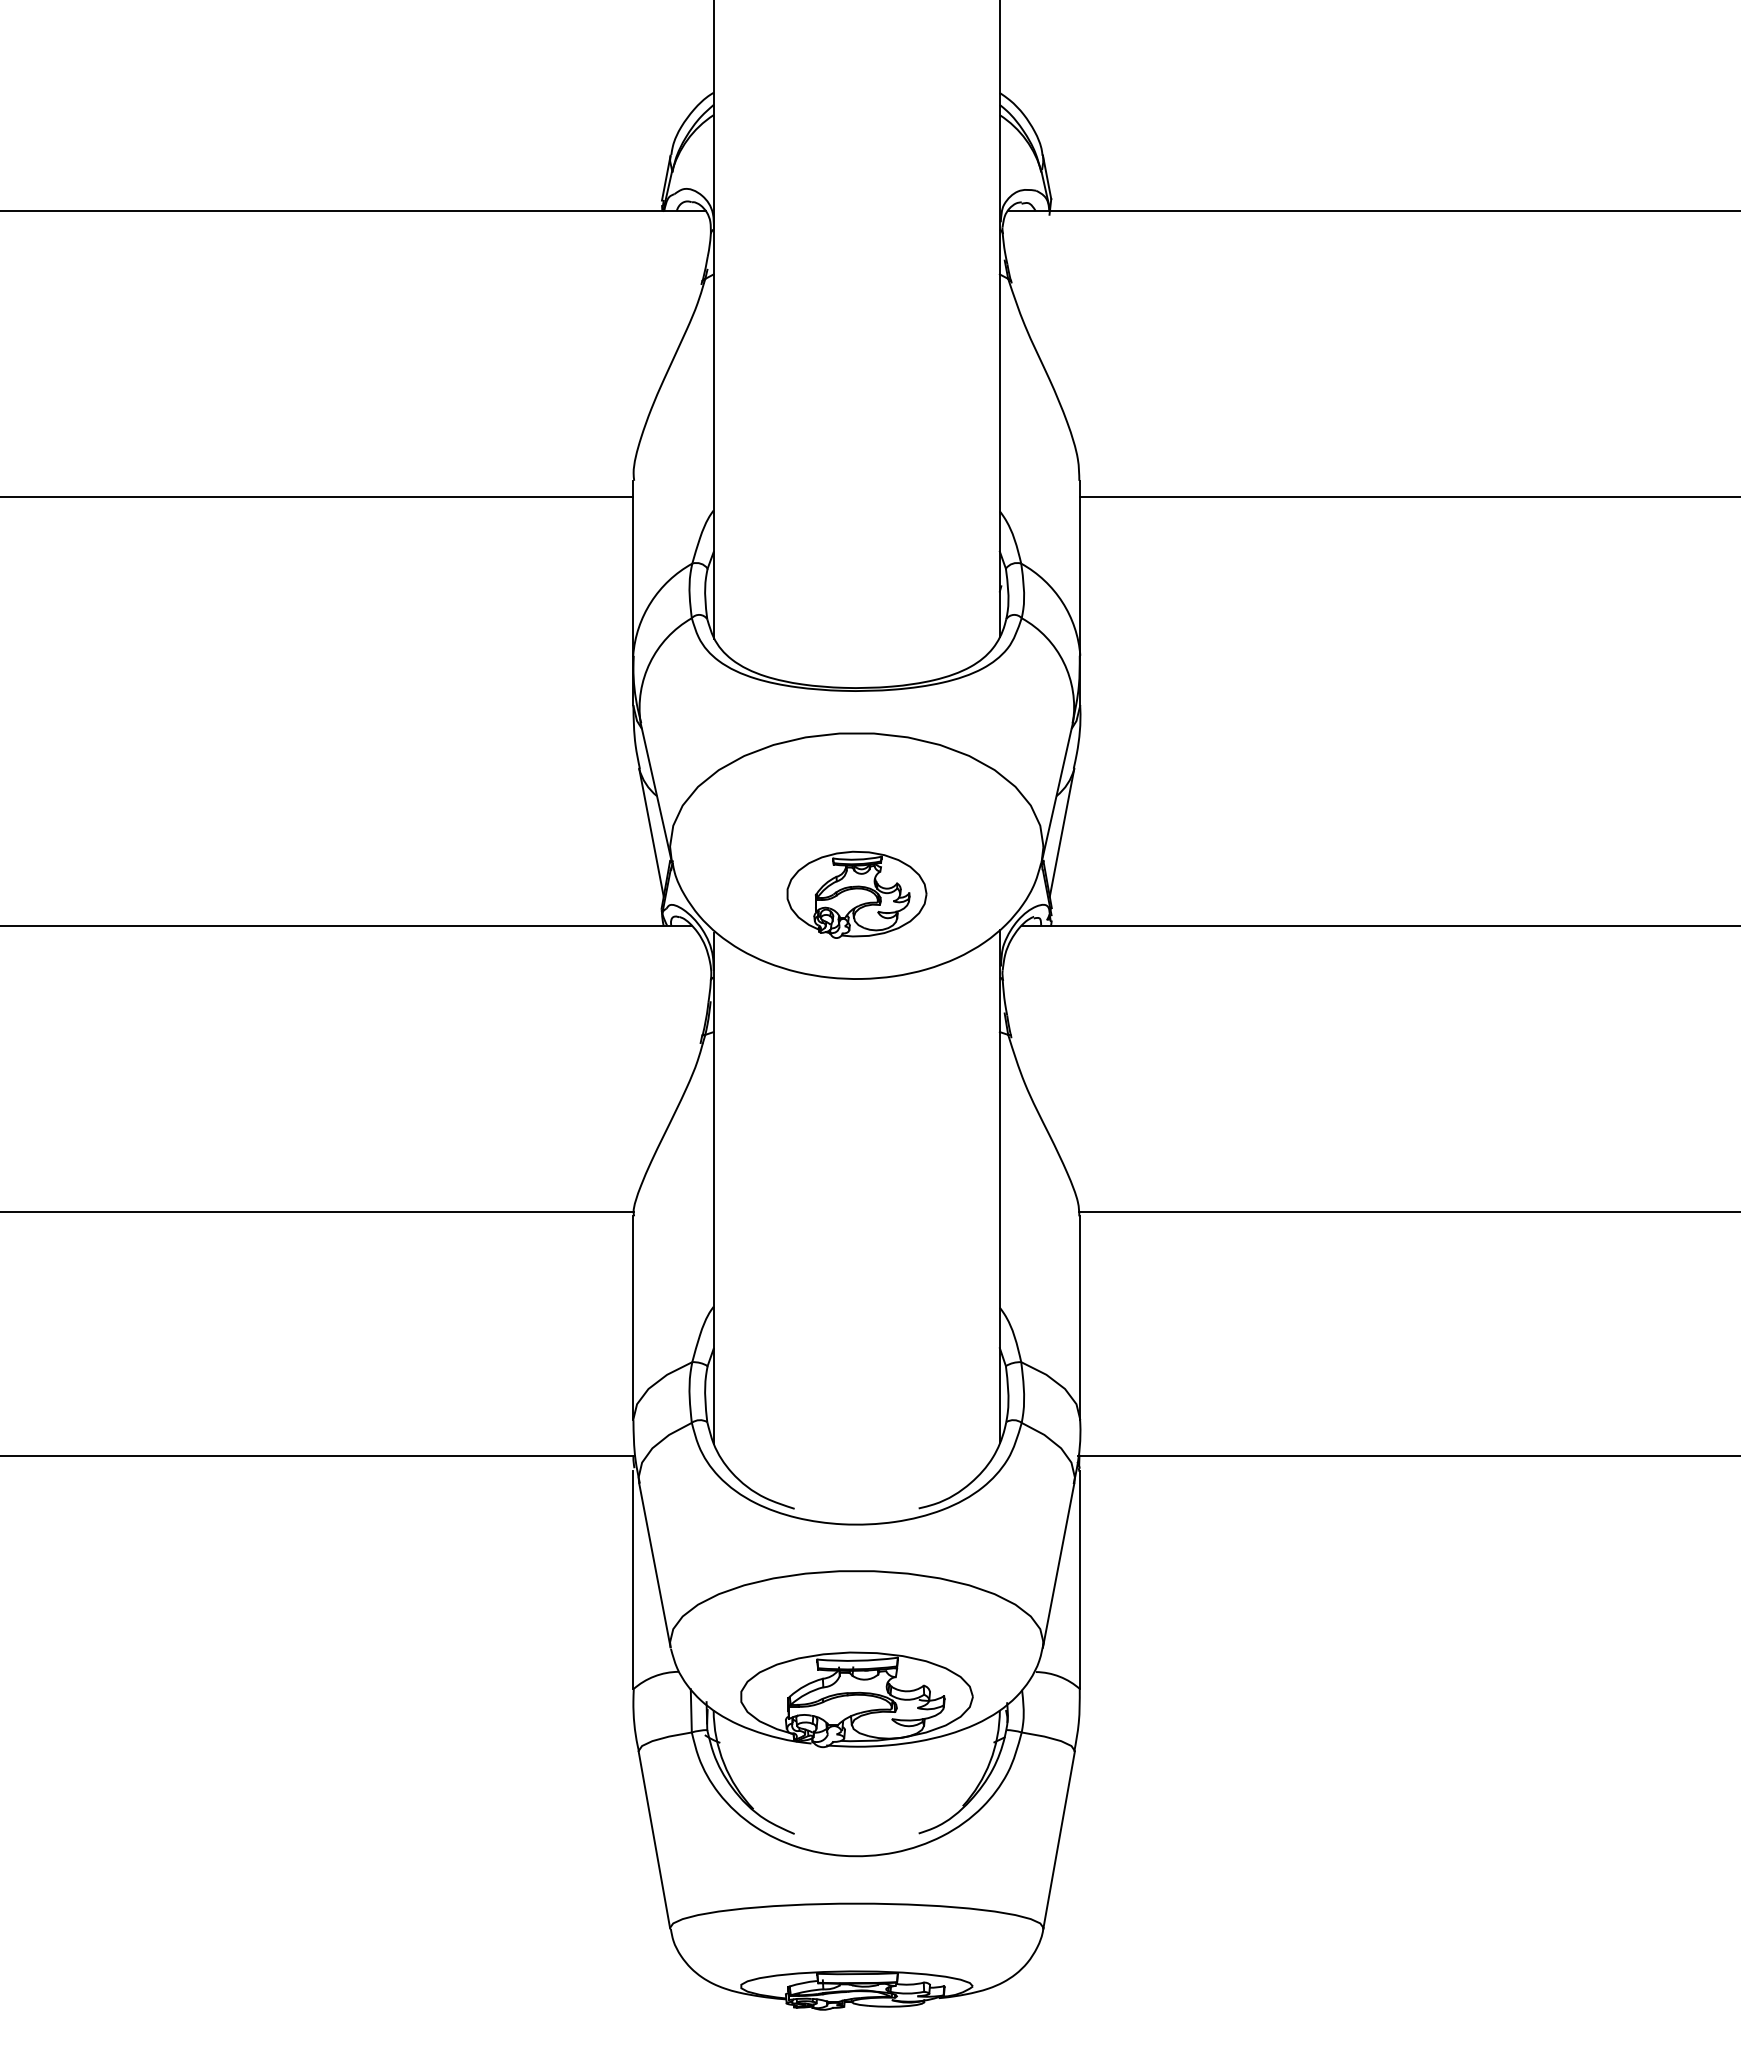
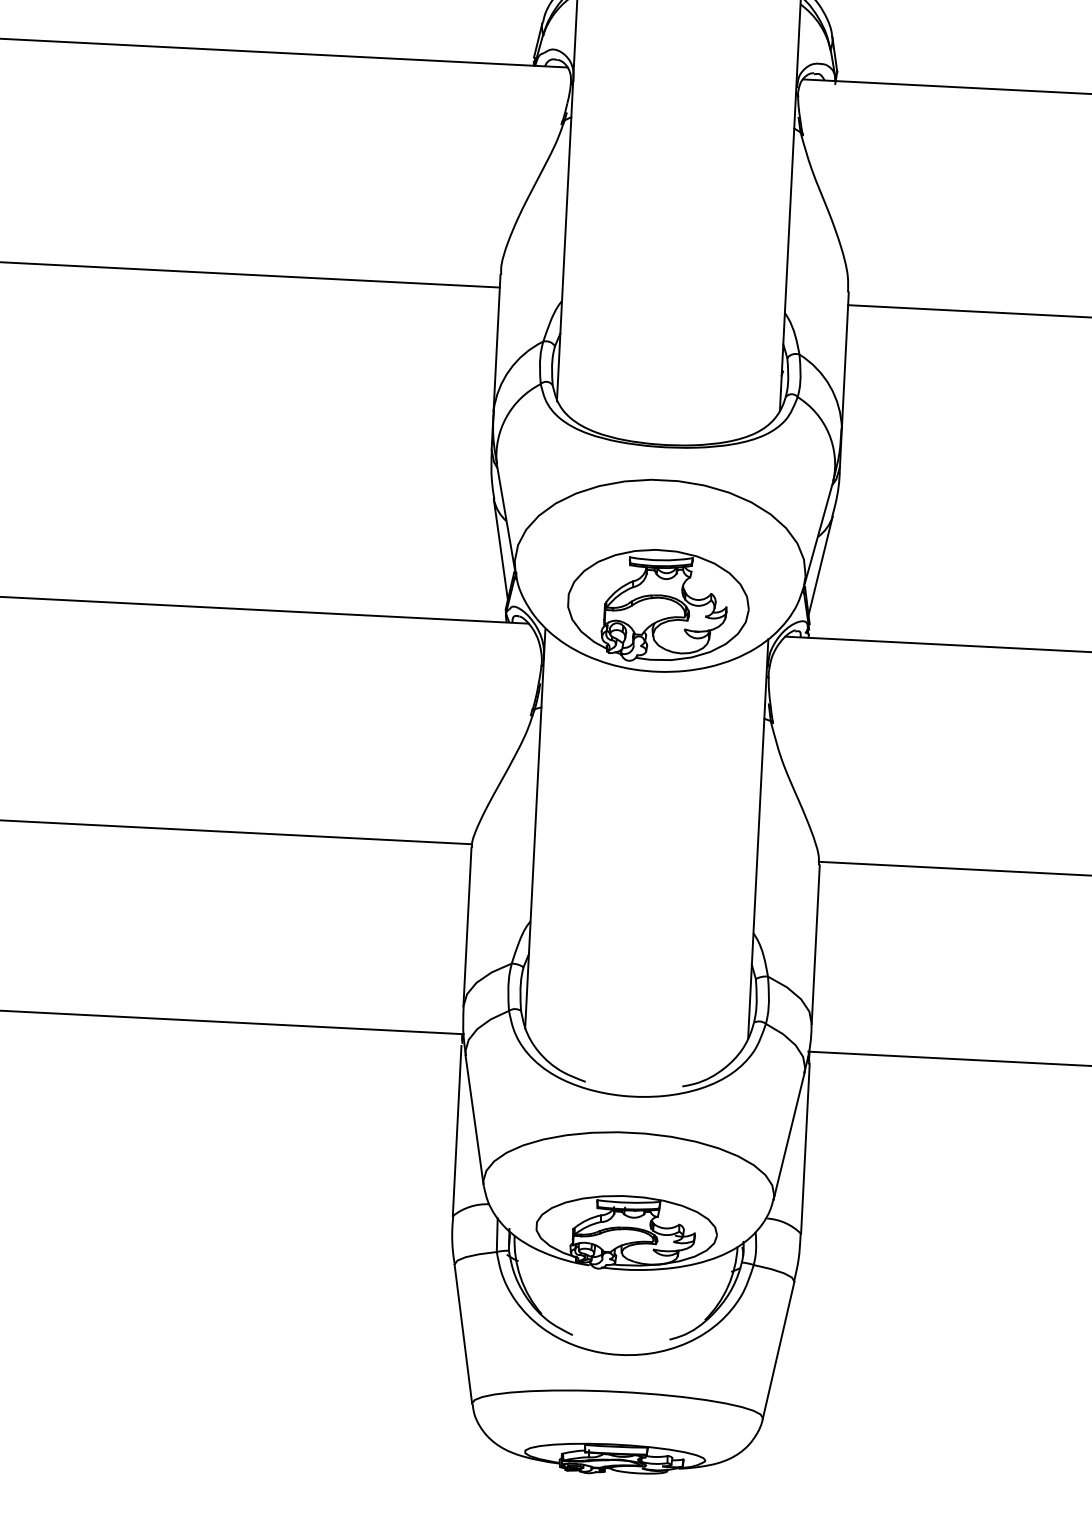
part: (856, 894) -> (658, 605), size x1.67

